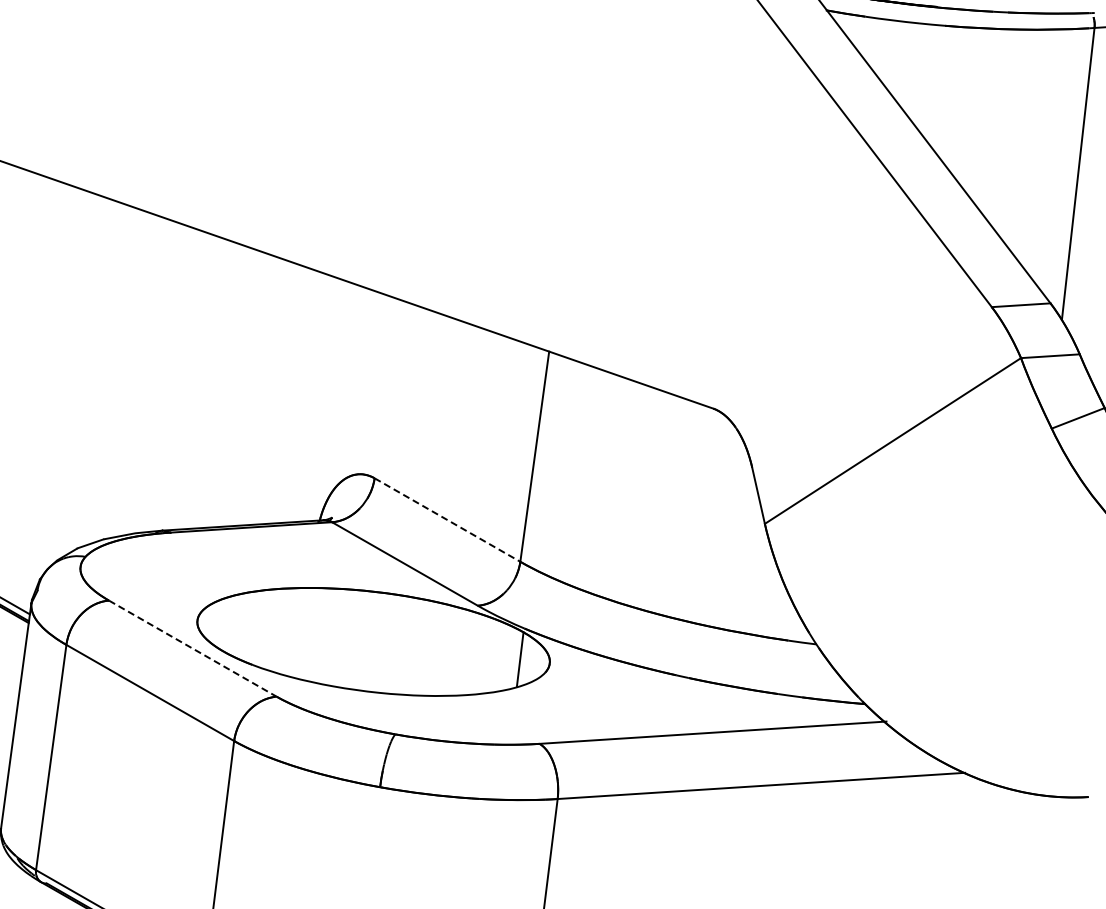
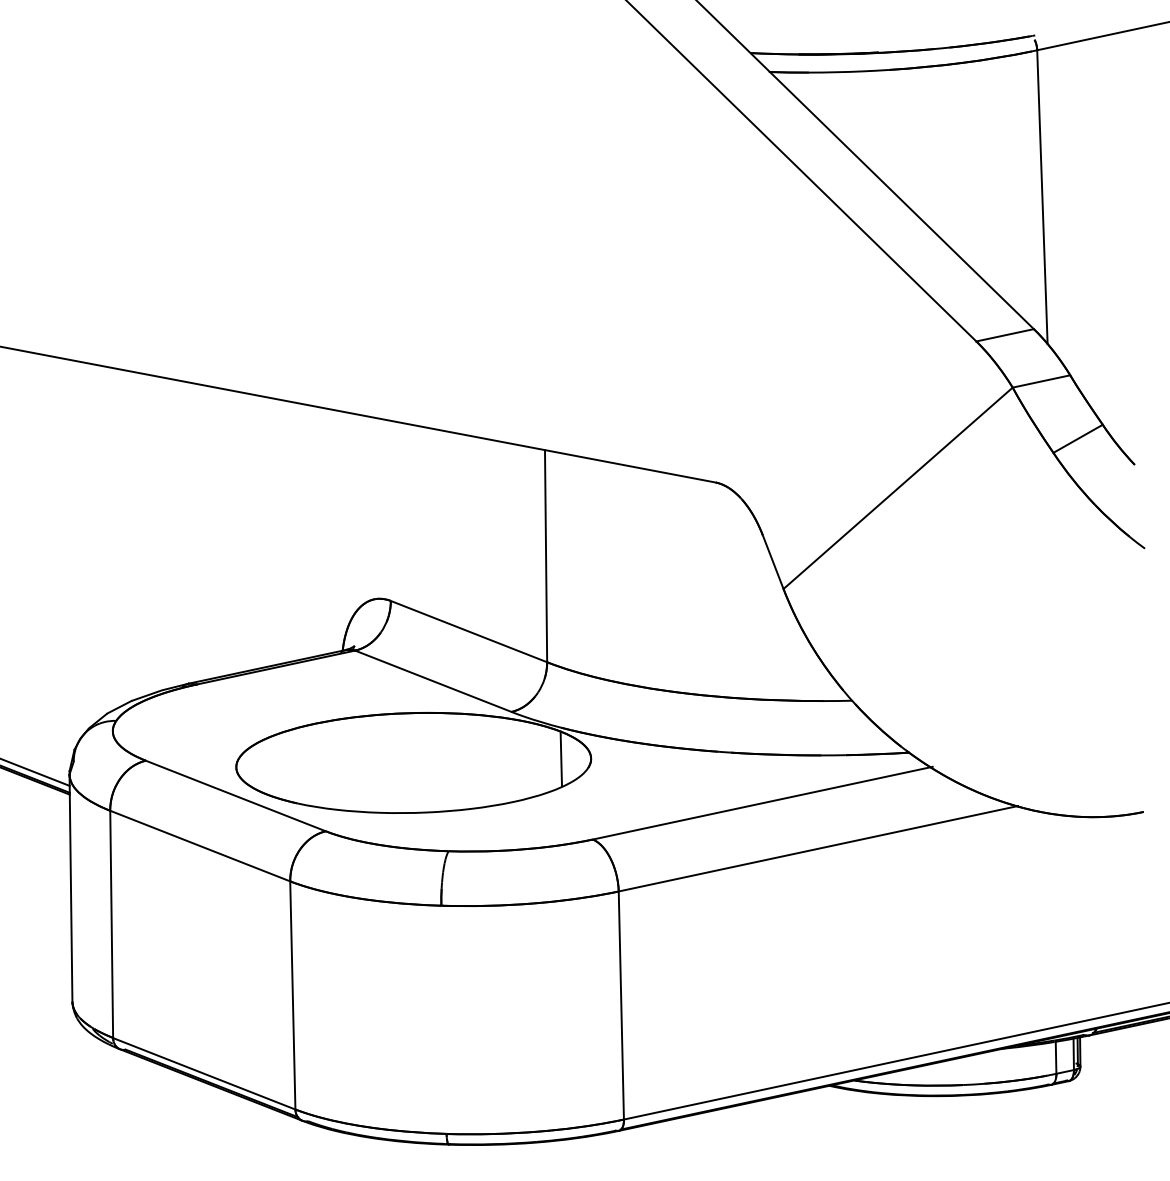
line: (447, 519) -> (468, 631), dashed -> solid
line: (192, 649) -> (235, 796), dashed -> solid

